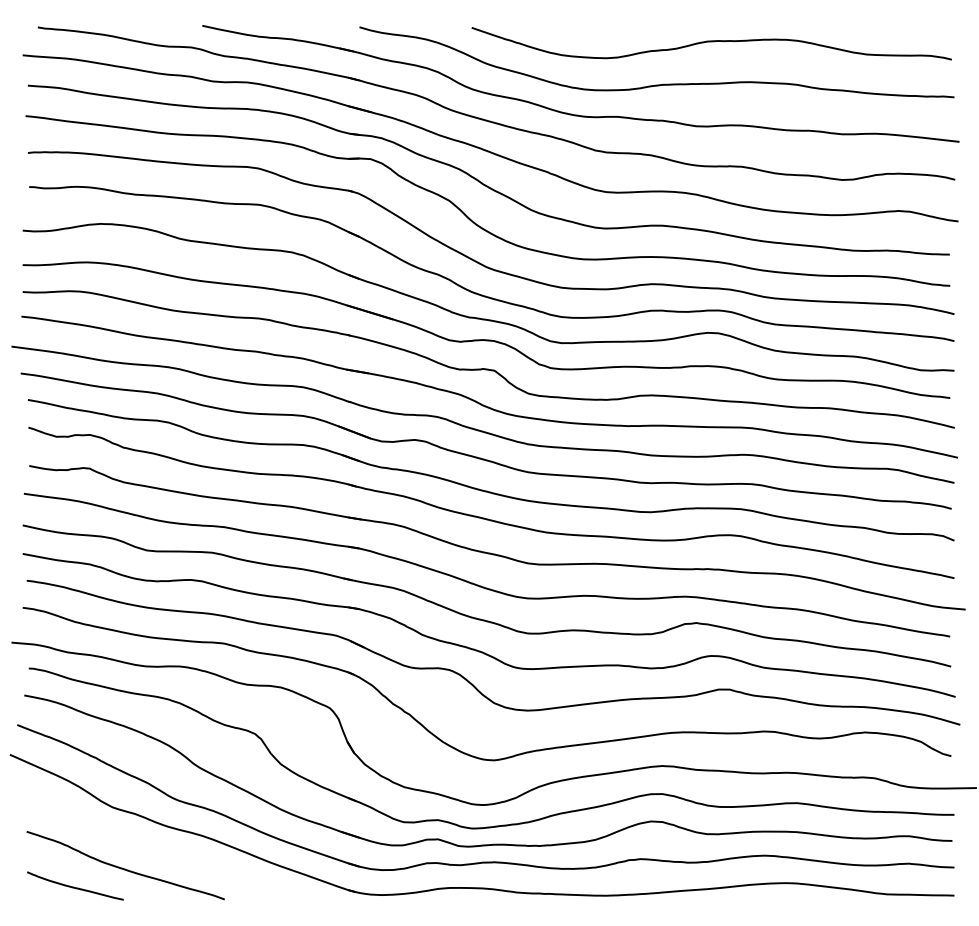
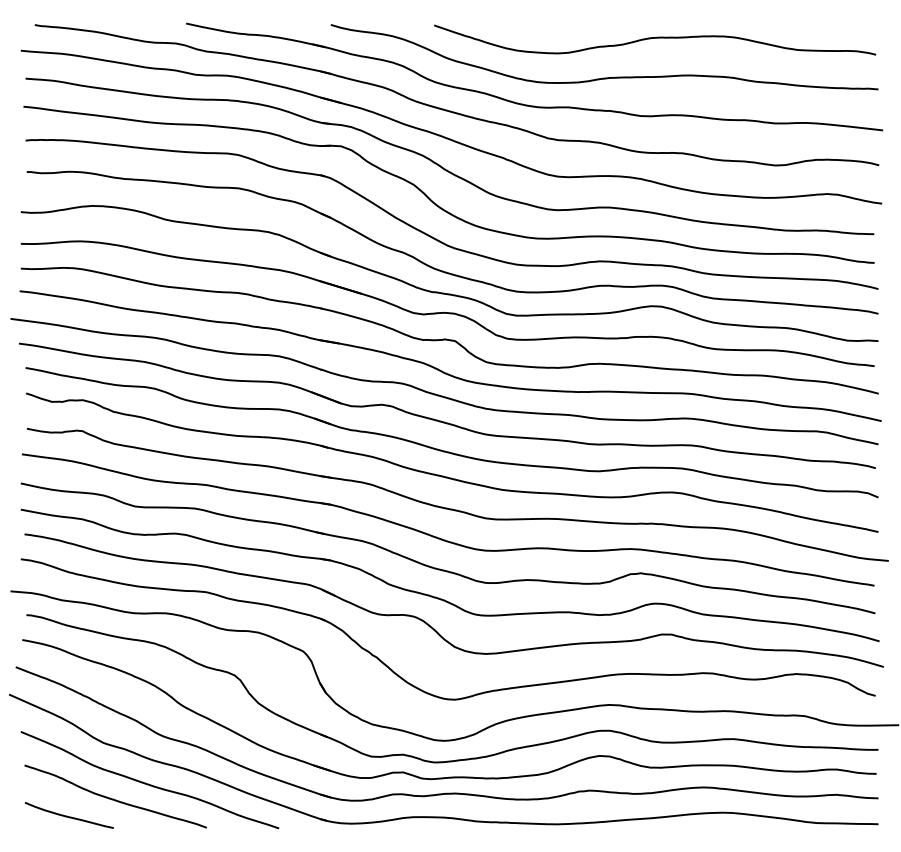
curve: (161, 851) -> (148, 783), added

